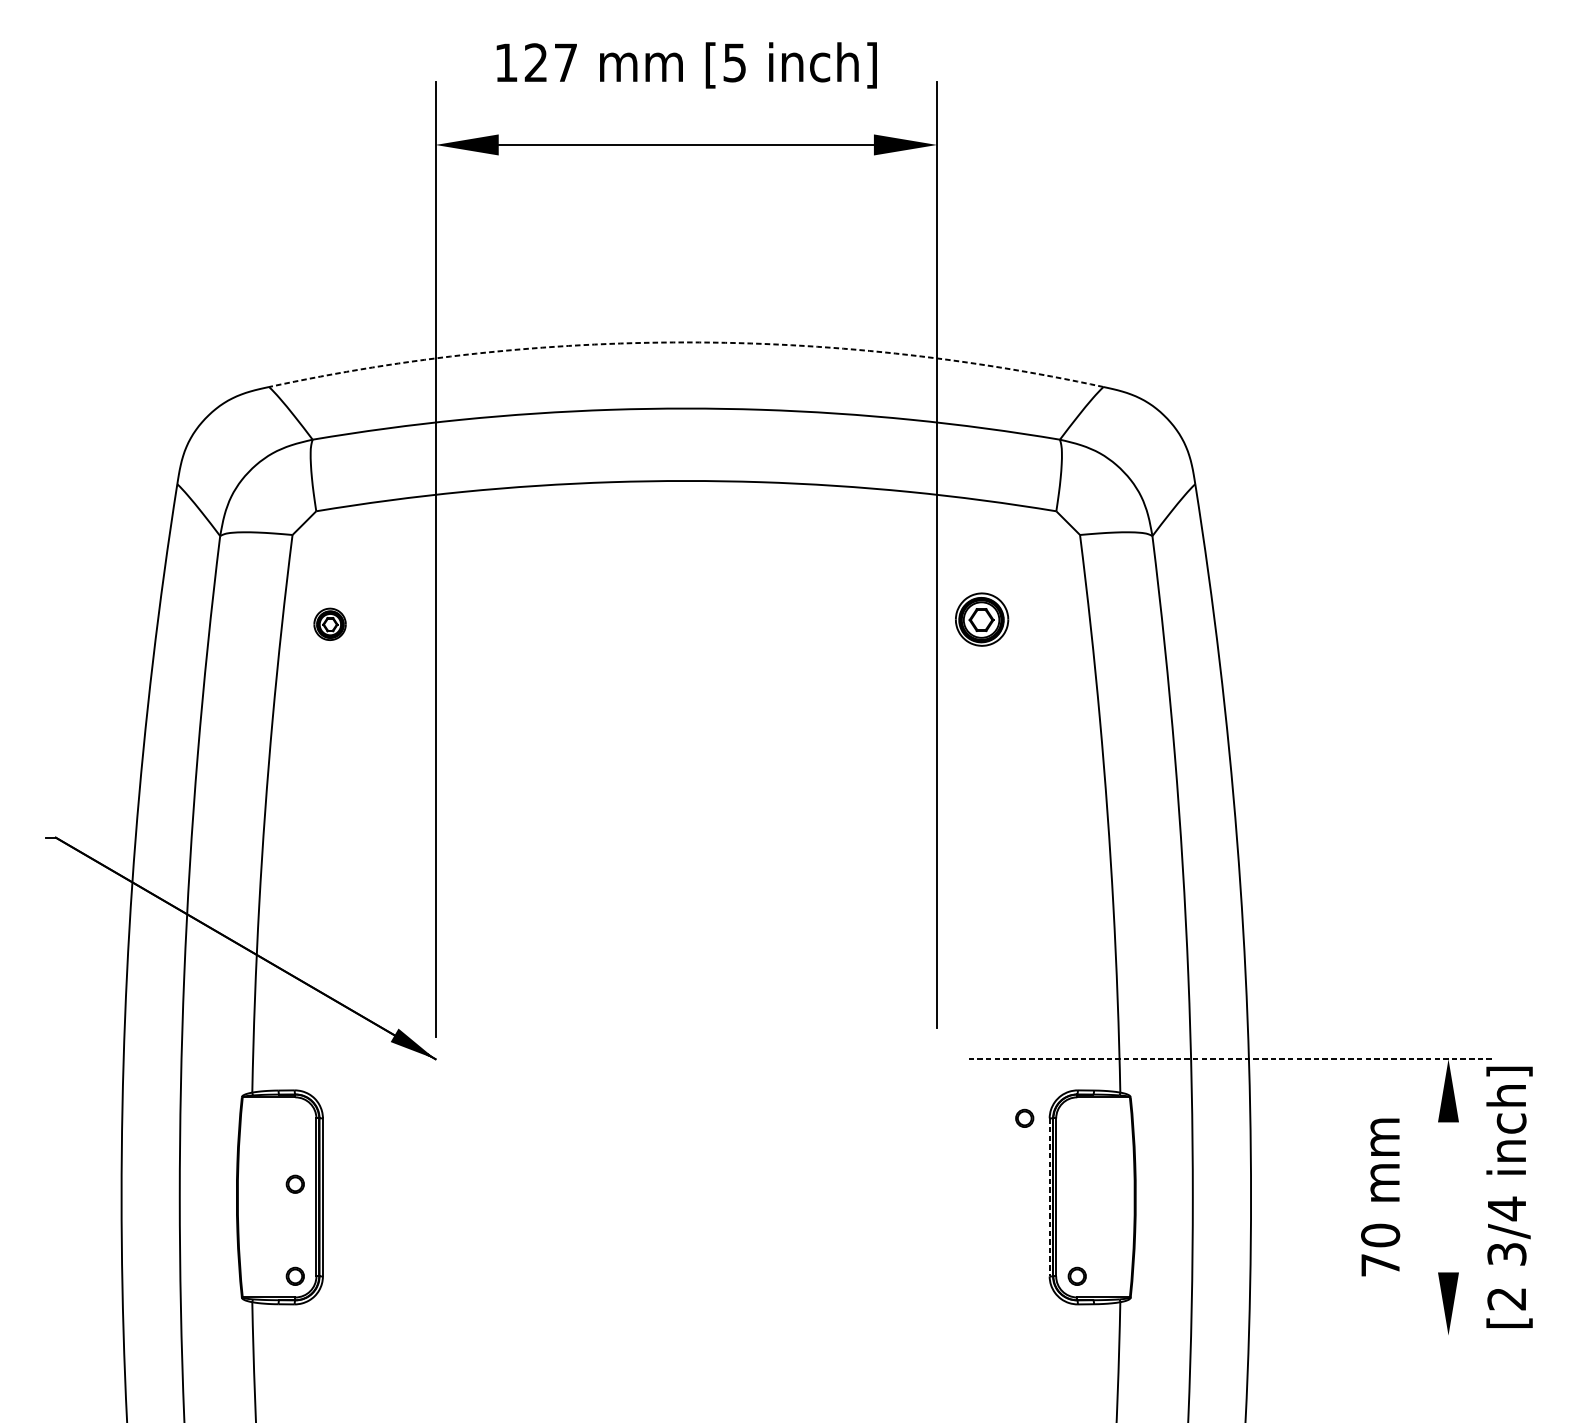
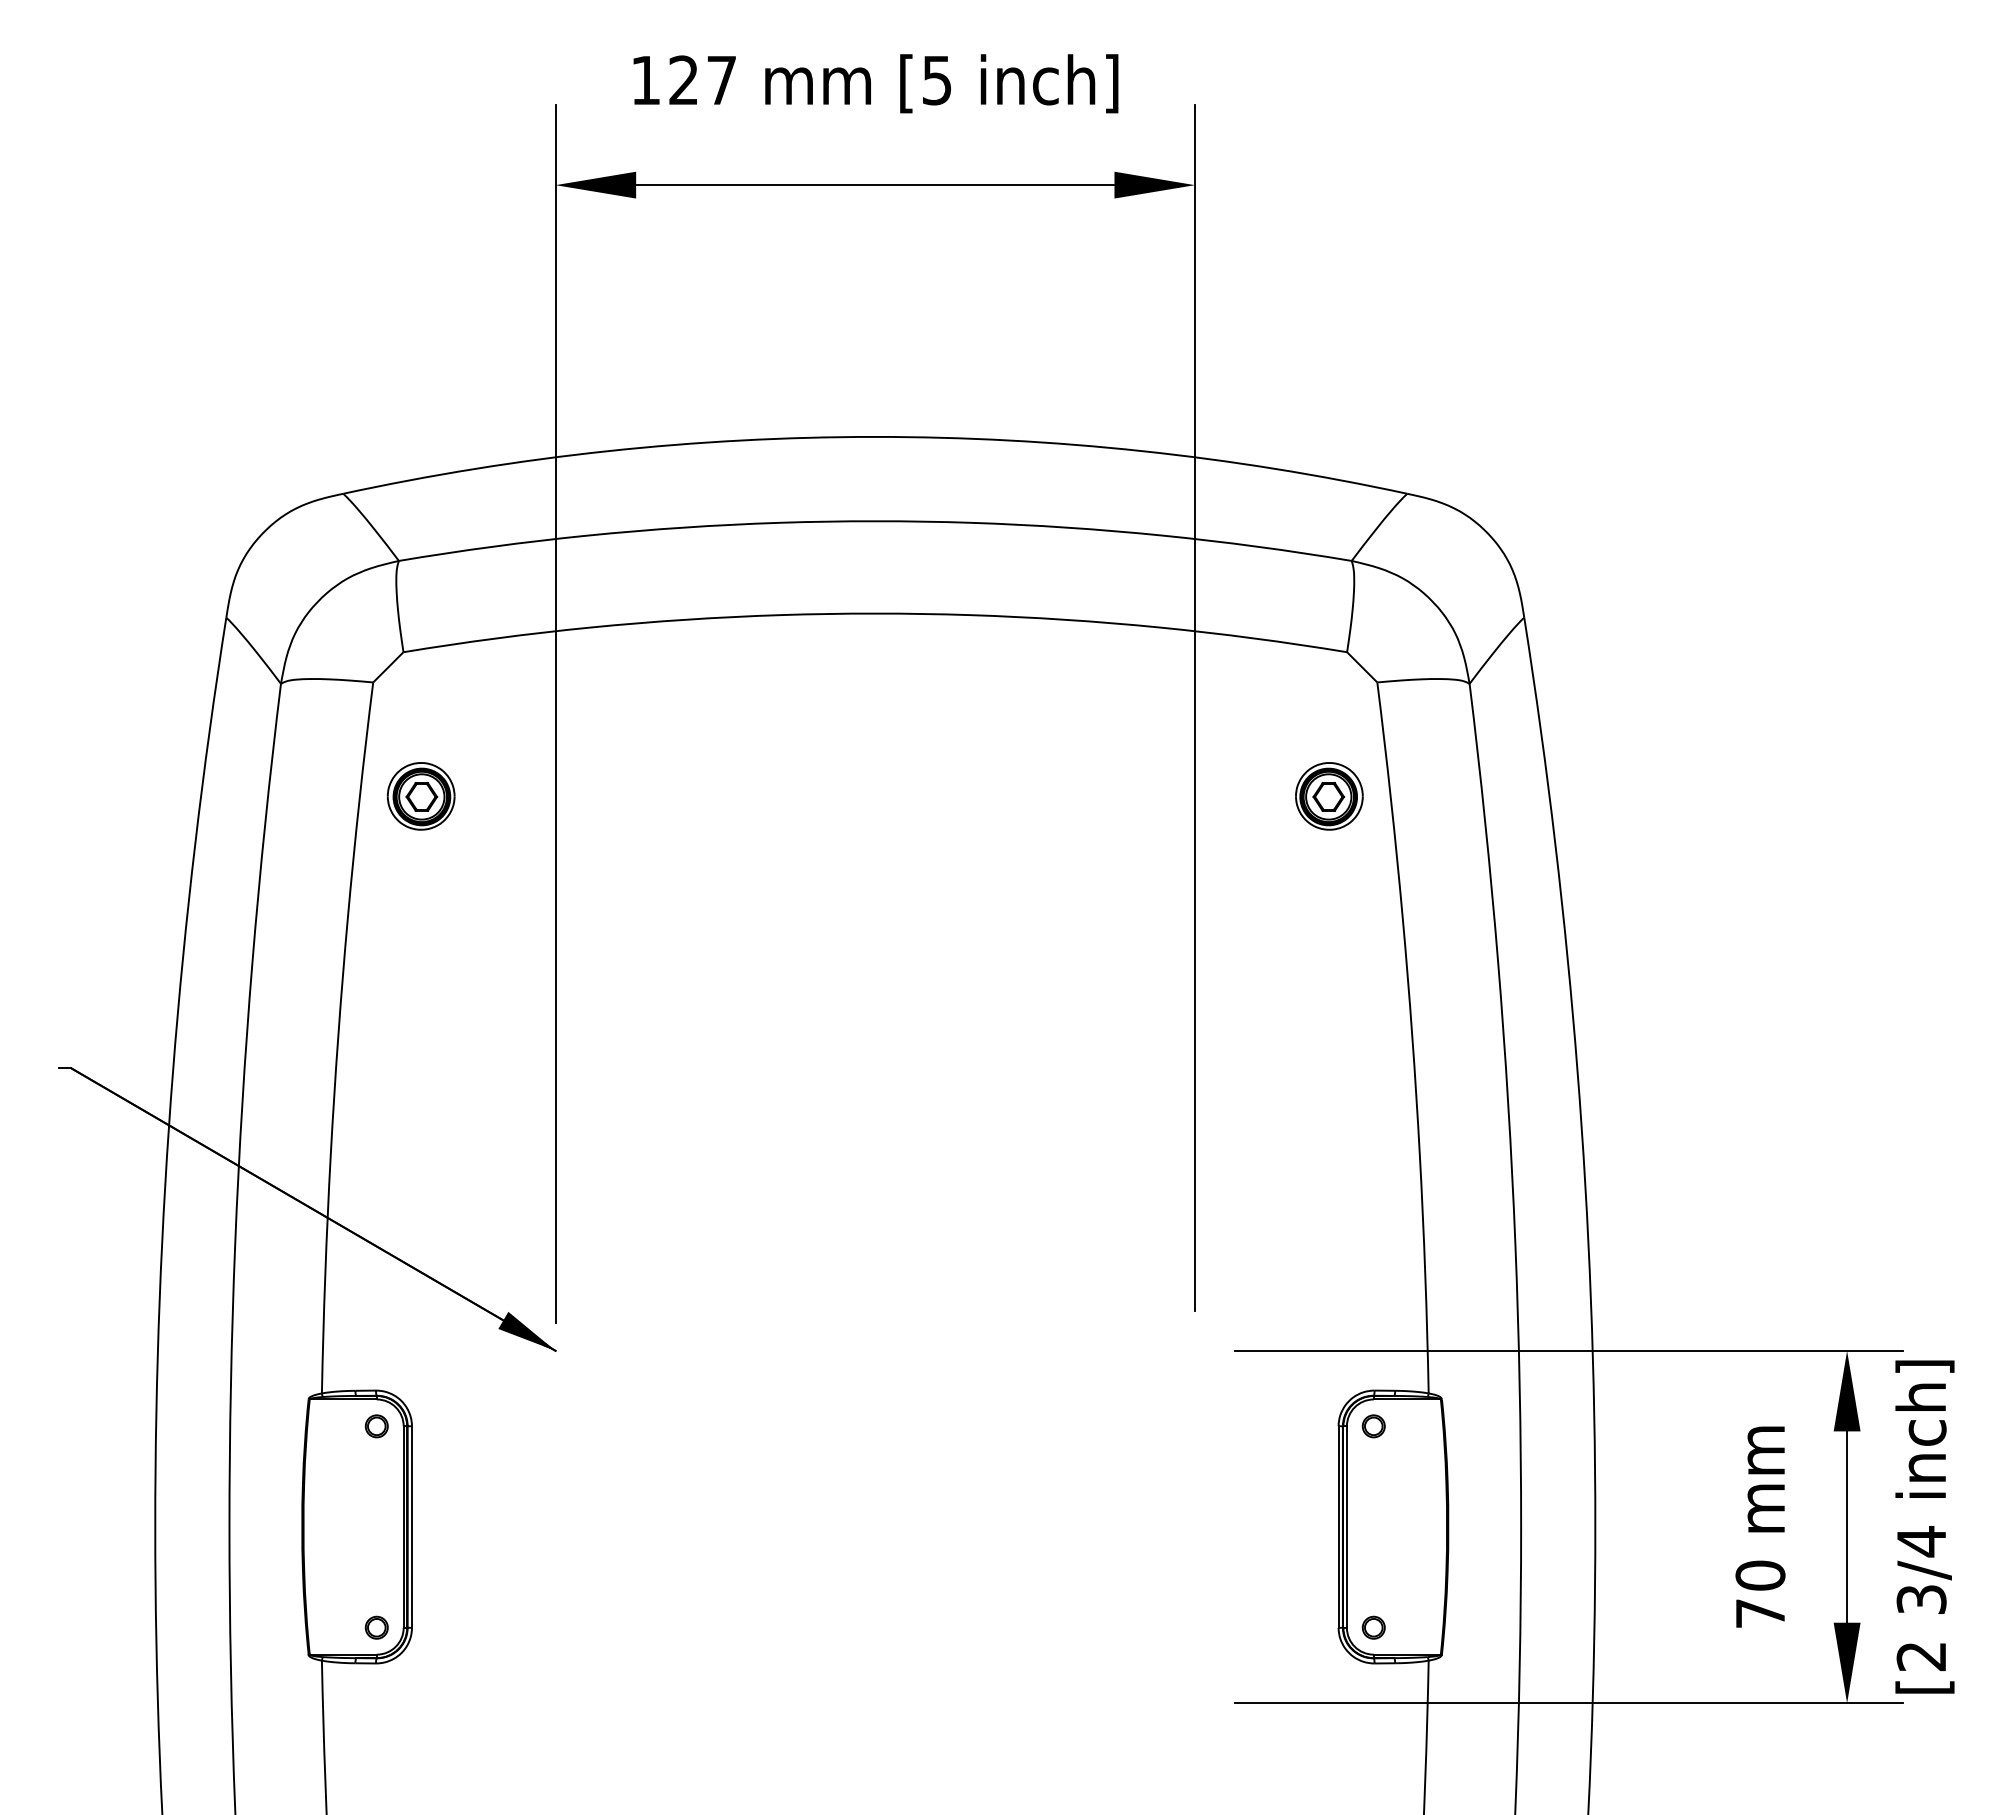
arc: (686, 342) -> (875, 436), dashed -> solid
part: (982, 619) -> (1329, 796), moved
part: (329, 624) -> (420, 796), size x1.67
line: (1229, 1058) -> (1568, 1350), dashed -> solid
part: (1024, 1118) -> (1373, 1426), moved
part: (295, 1184) -> (376, 1426), moved
line: (1448, 1196) -> (1847, 1526), added
line: (1049, 1197) -> (1338, 1527), dashed -> solid
line: (1229, 1335) -> (1568, 1703), added

